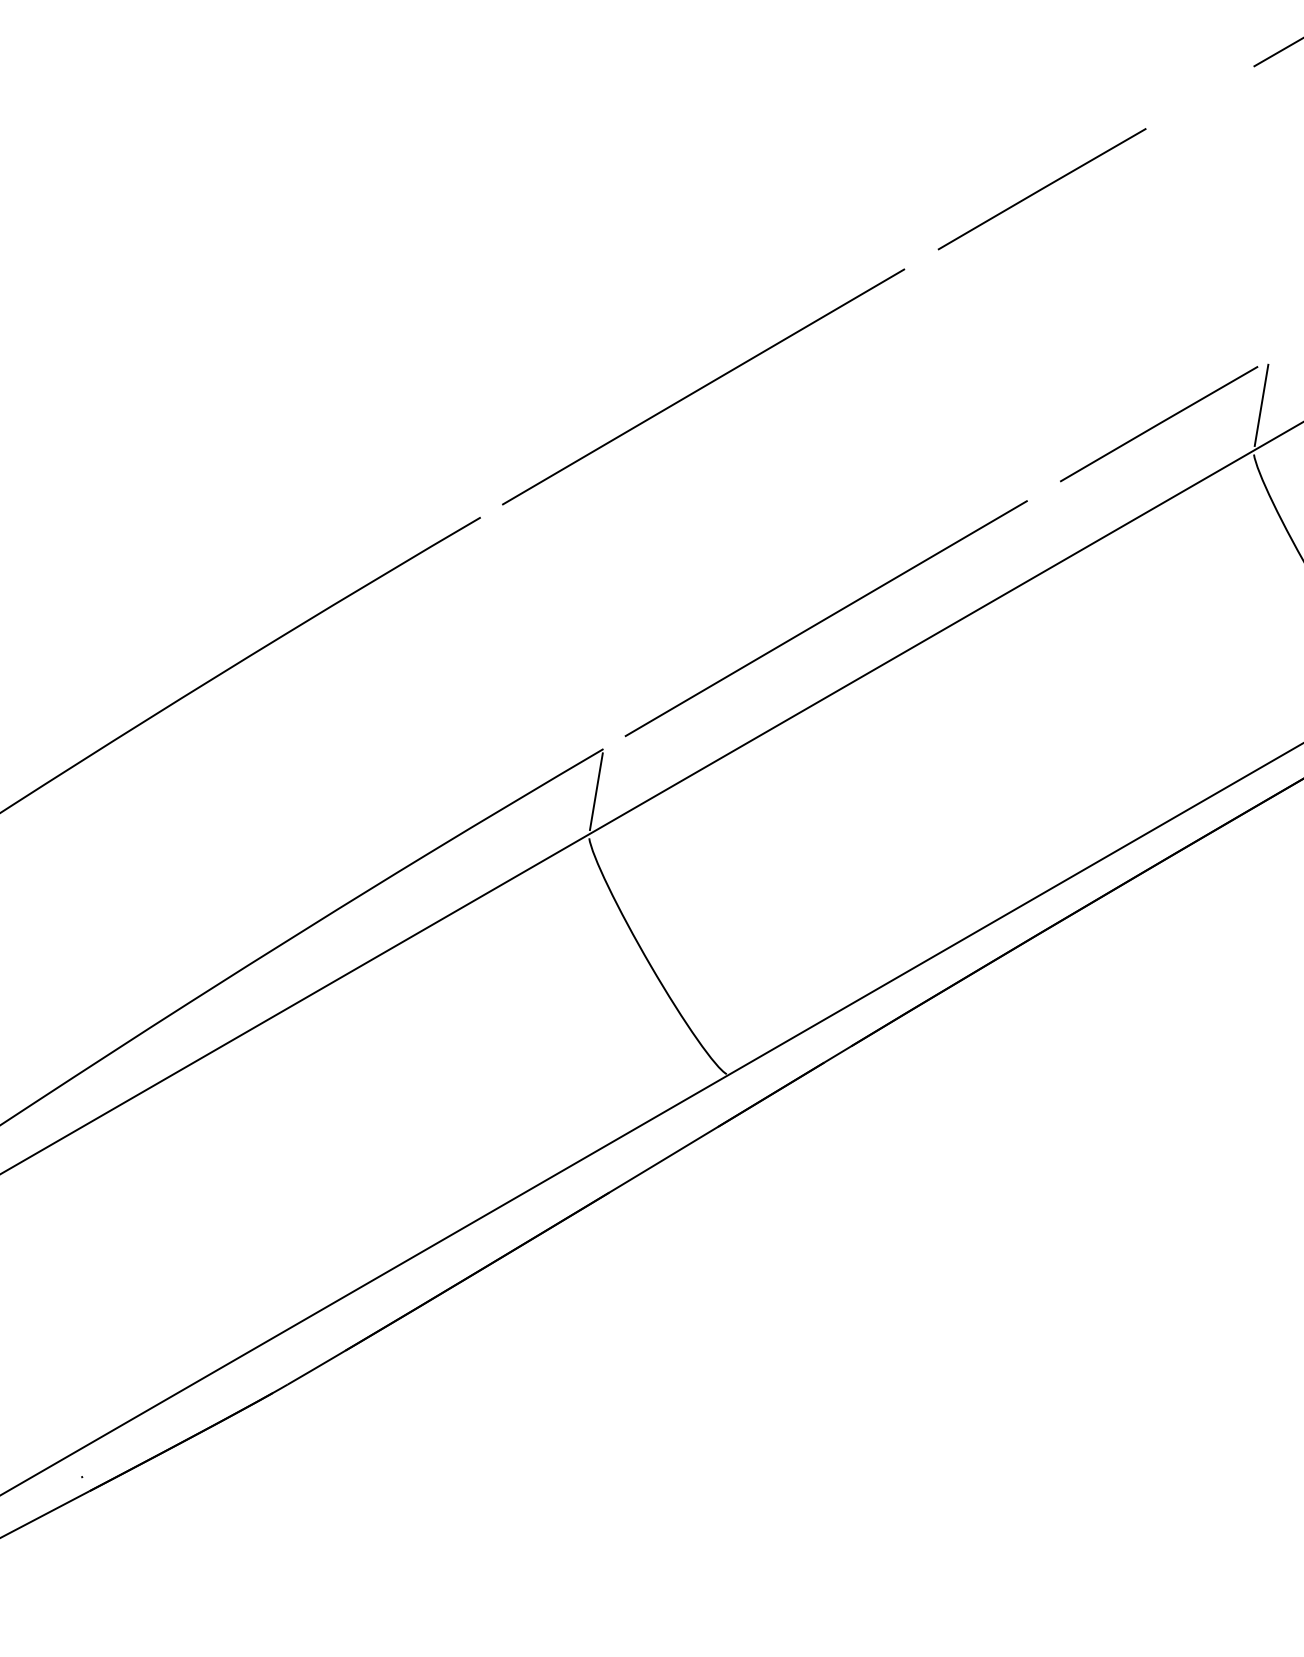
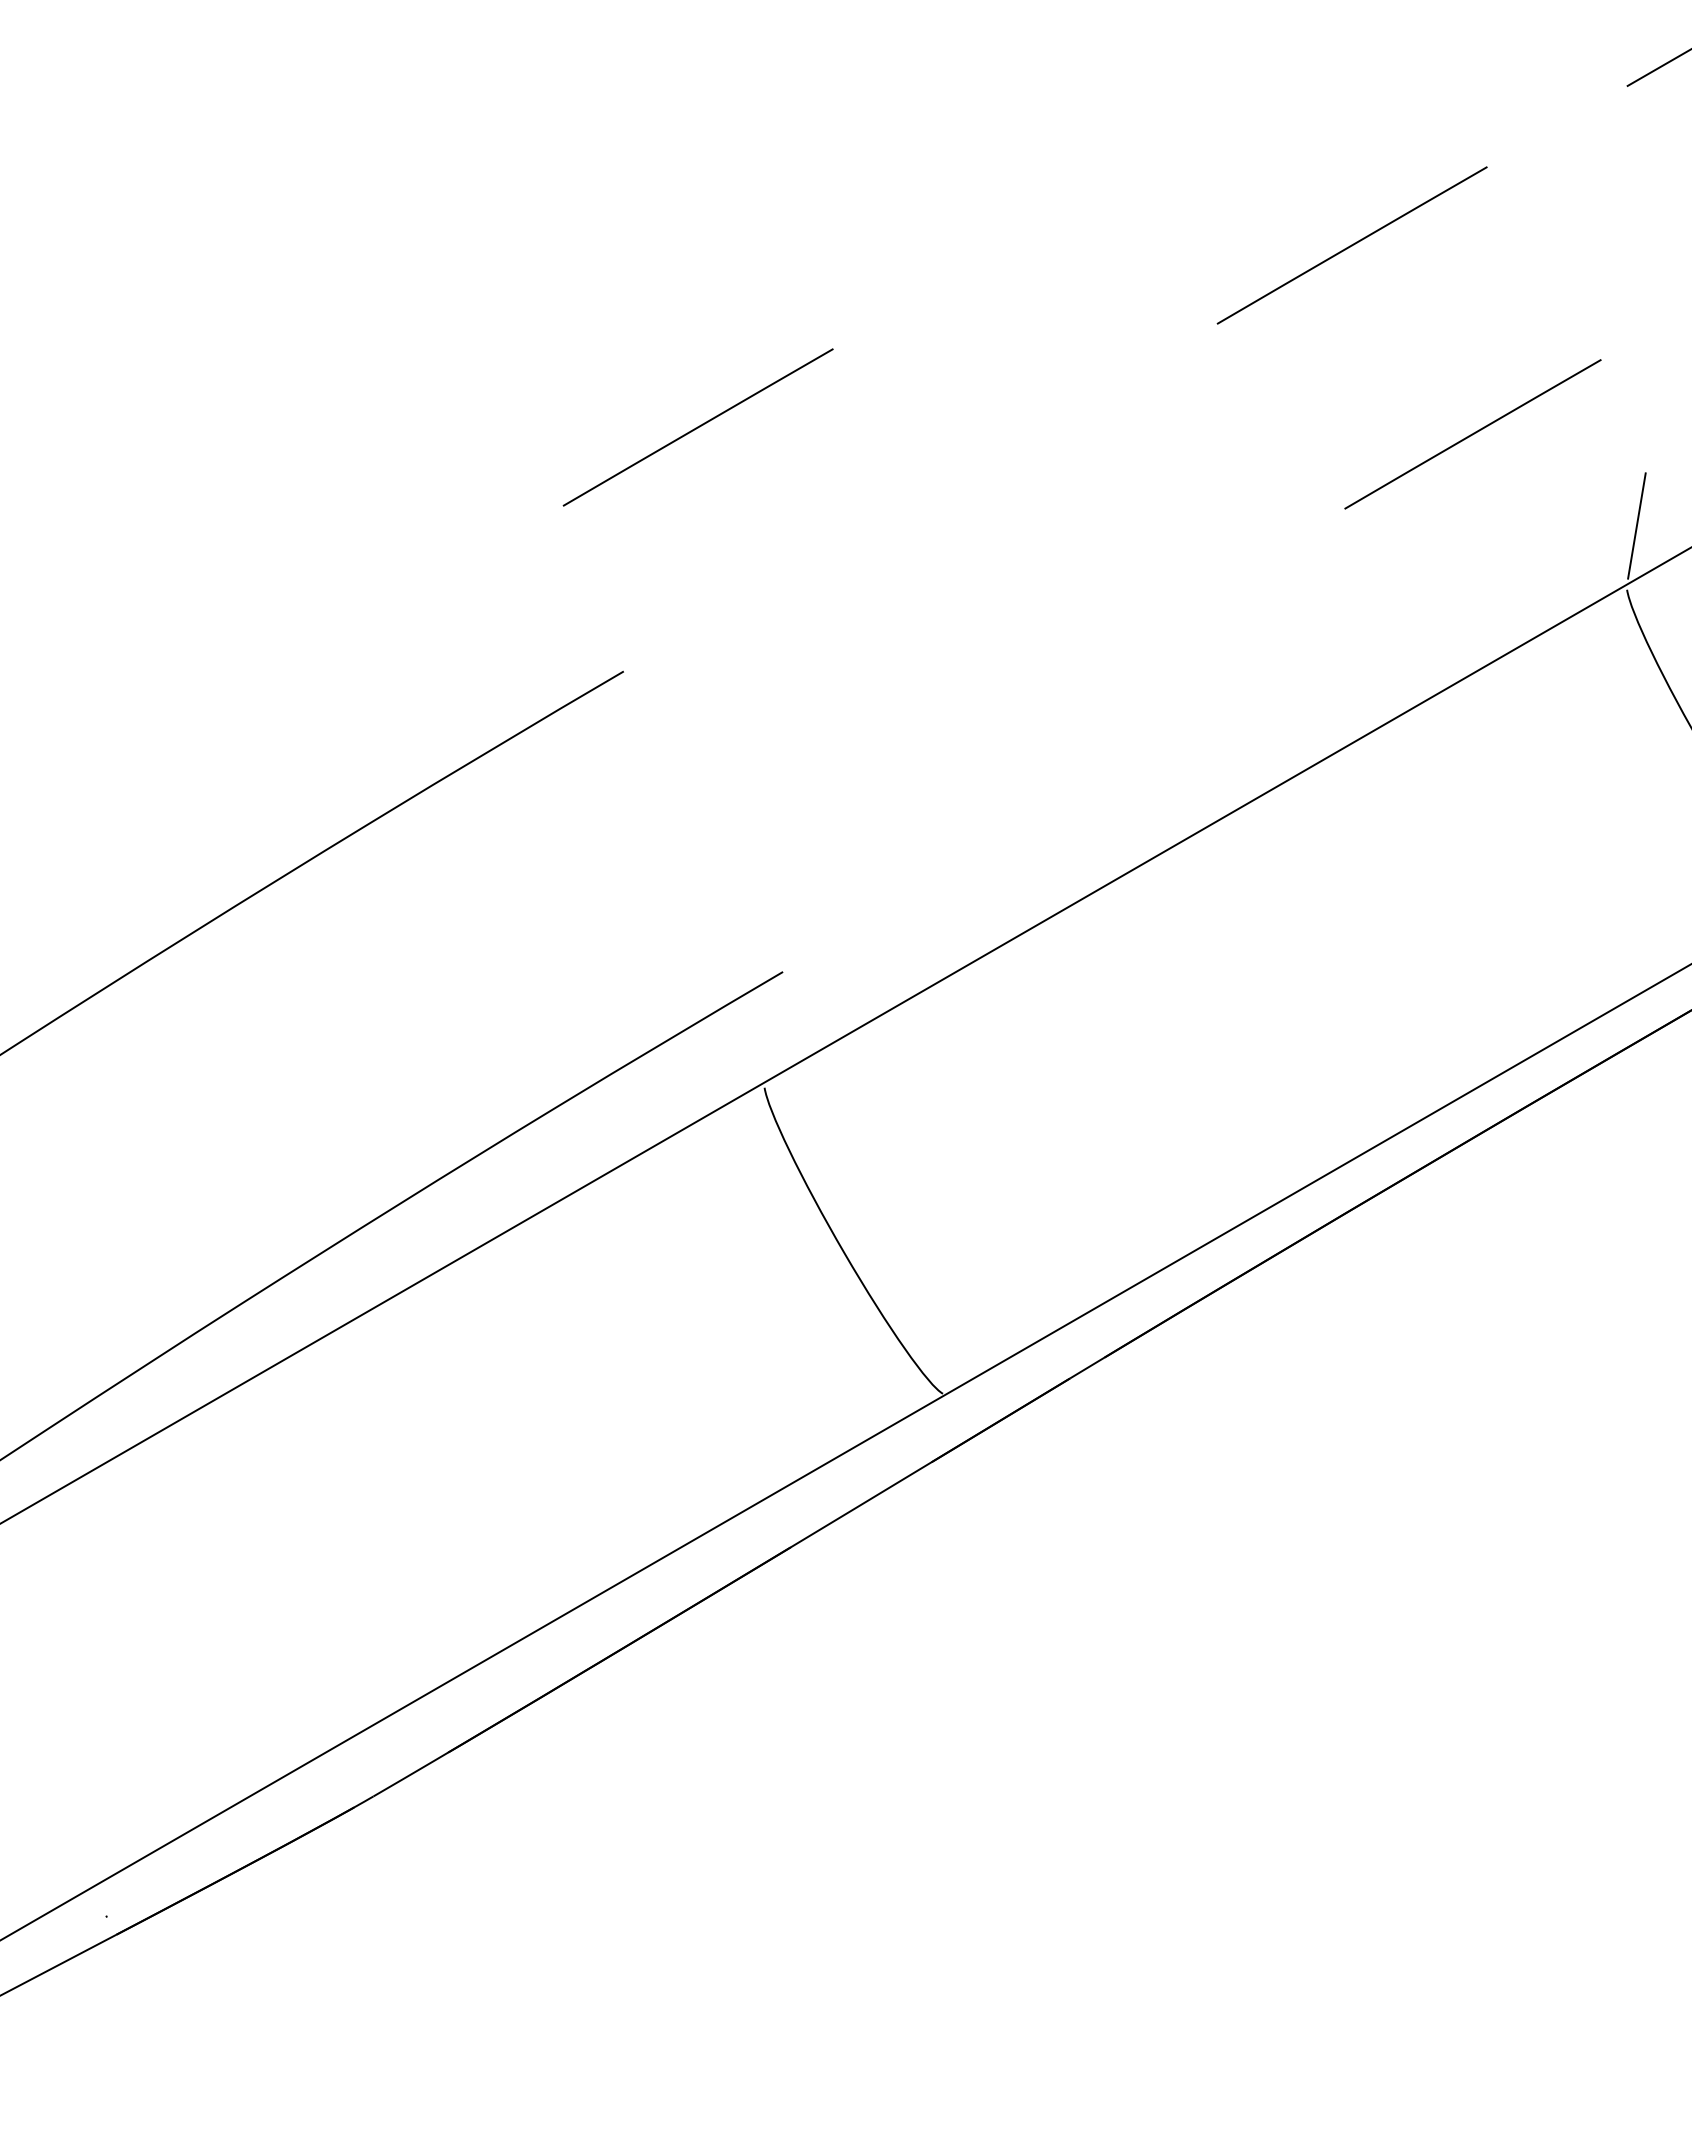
line: (537, 329) -> (697, 427), added
line: (703, 386) -> (912, 501), removed
line: (1158, 424) -> (1472, 434), moved
line: (825, 618) -> (1071, 802), removed
line: (596, 791) -> (773, 1026), removed

